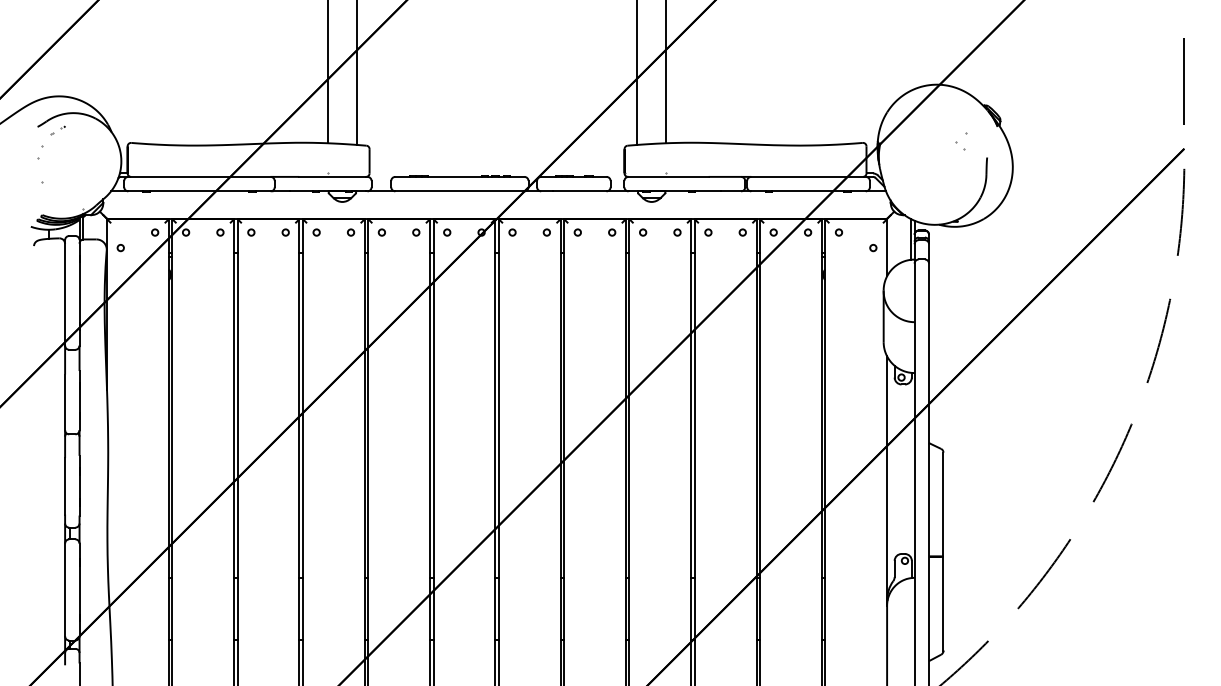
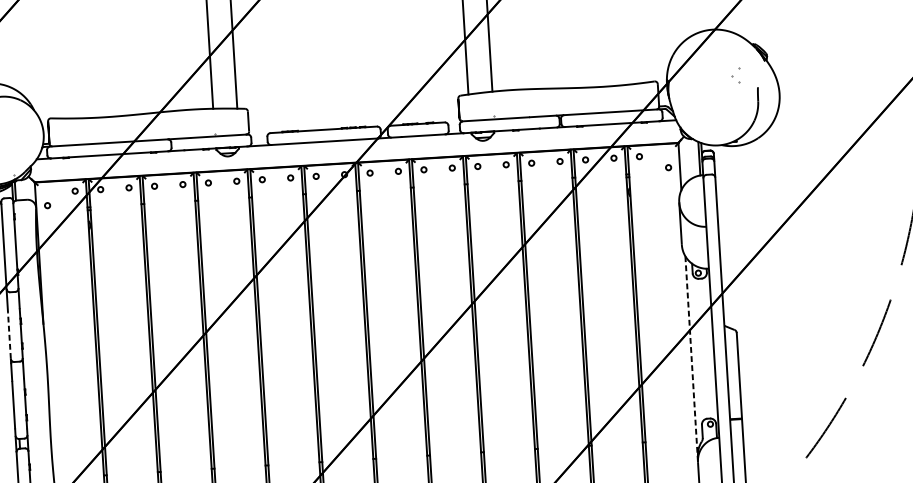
line: (65, 402) -> (9, 335), solid -> dashed
line: (887, 481) -> (692, 359), solid -> dashed

